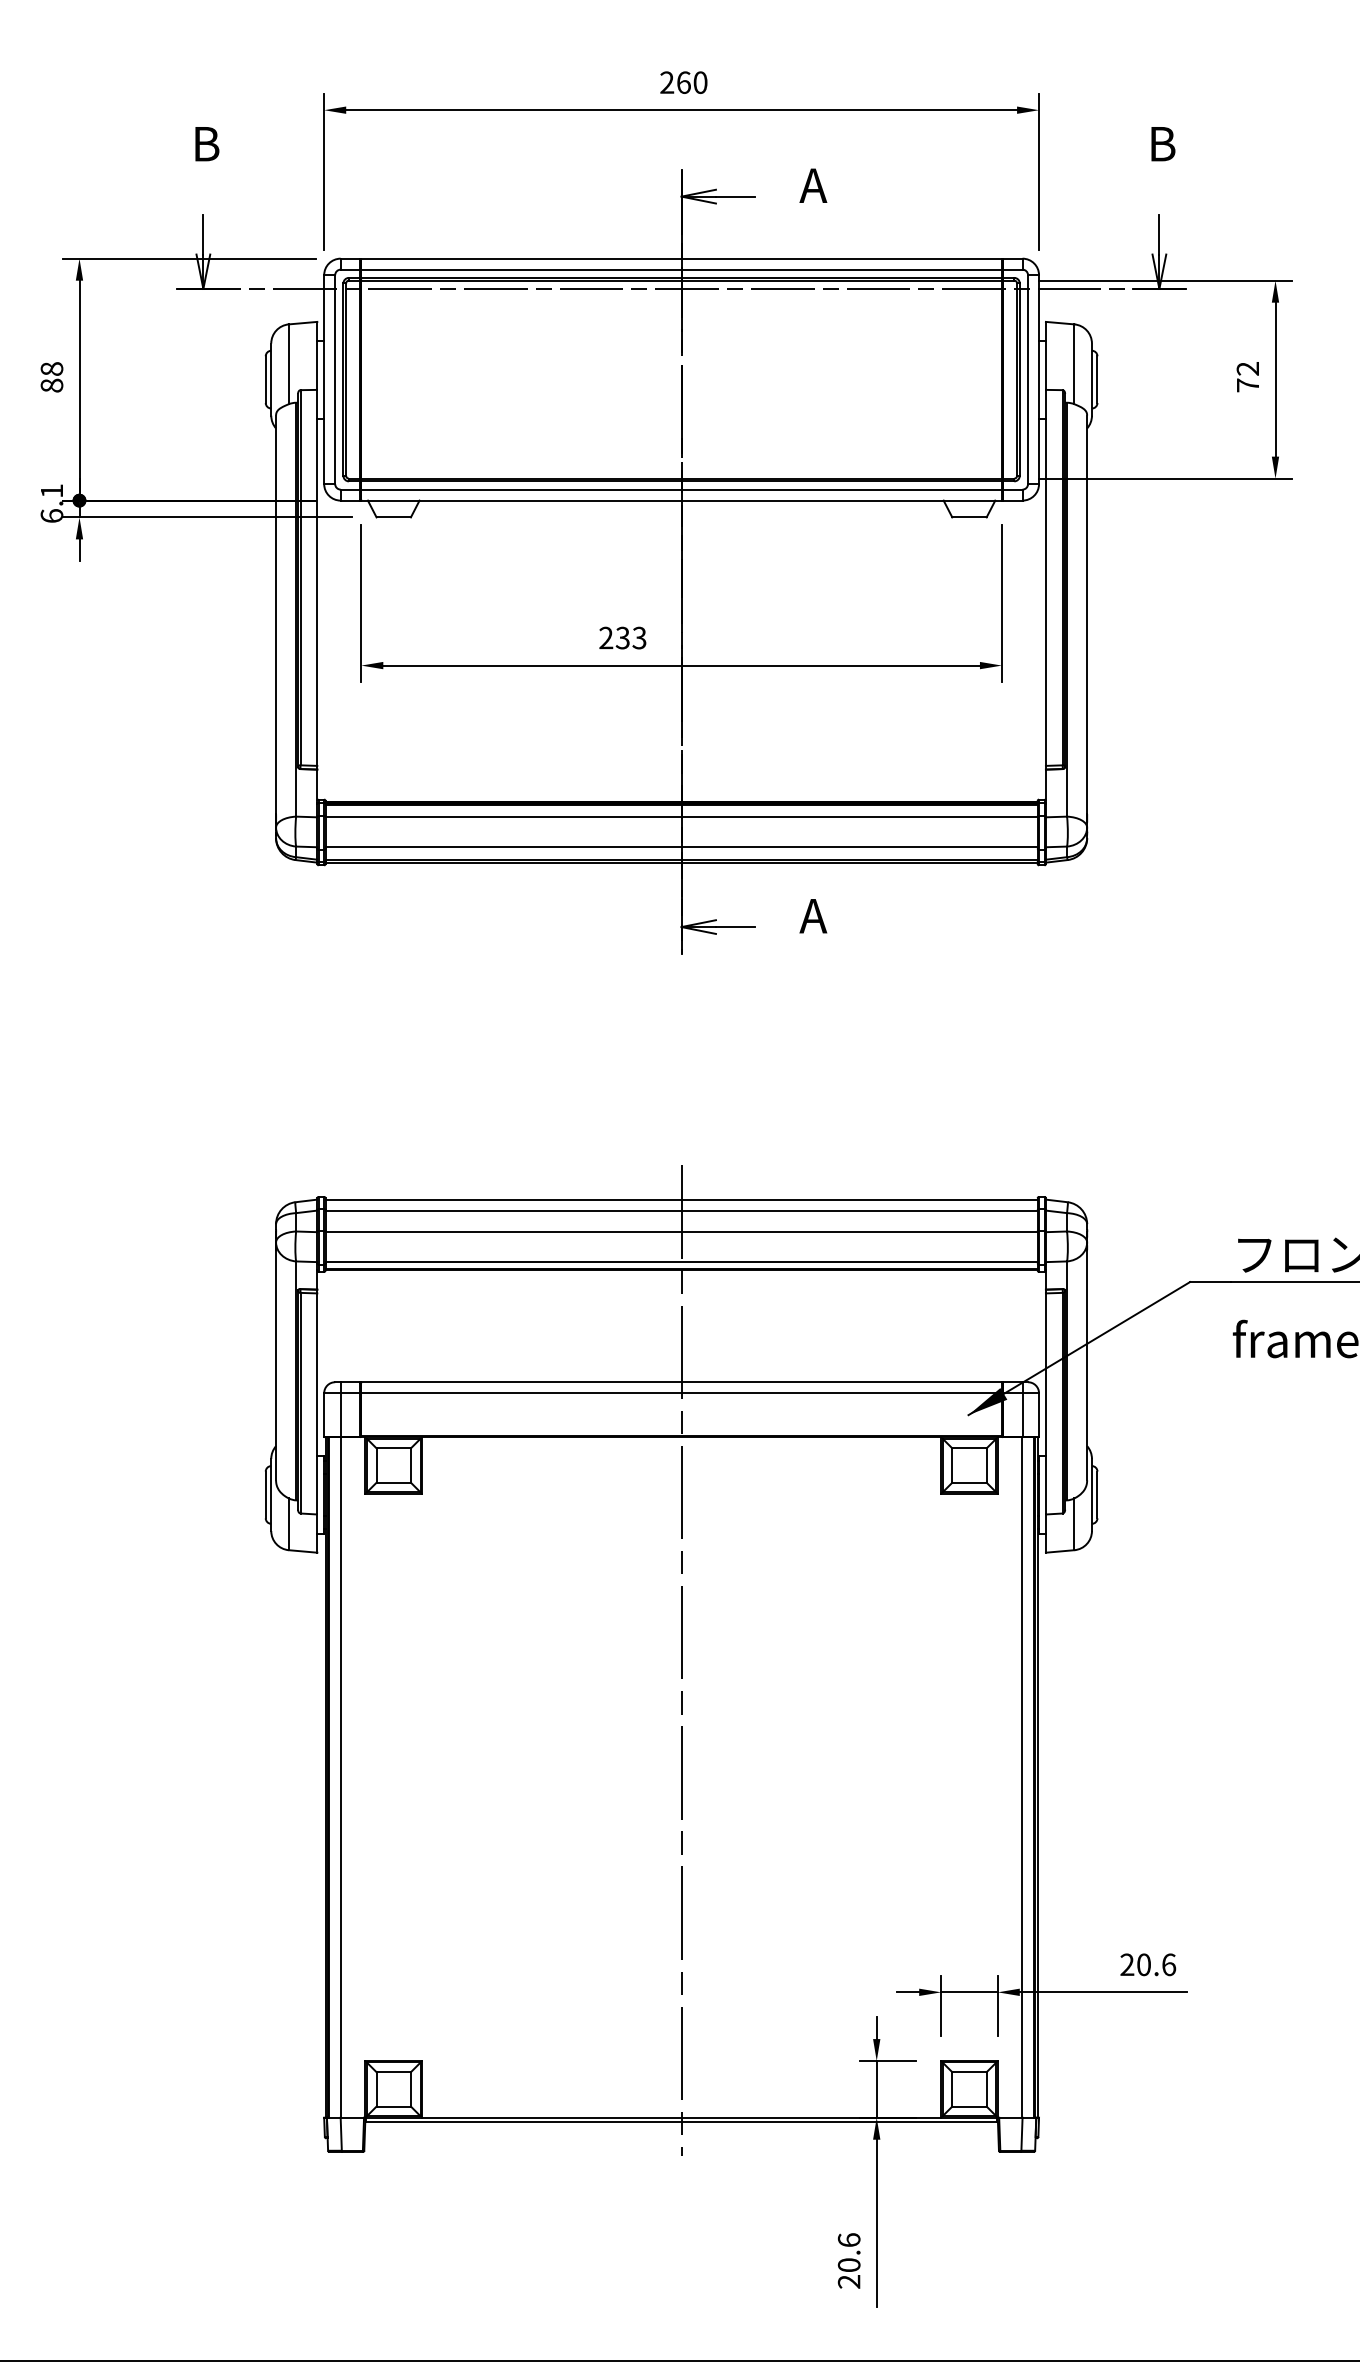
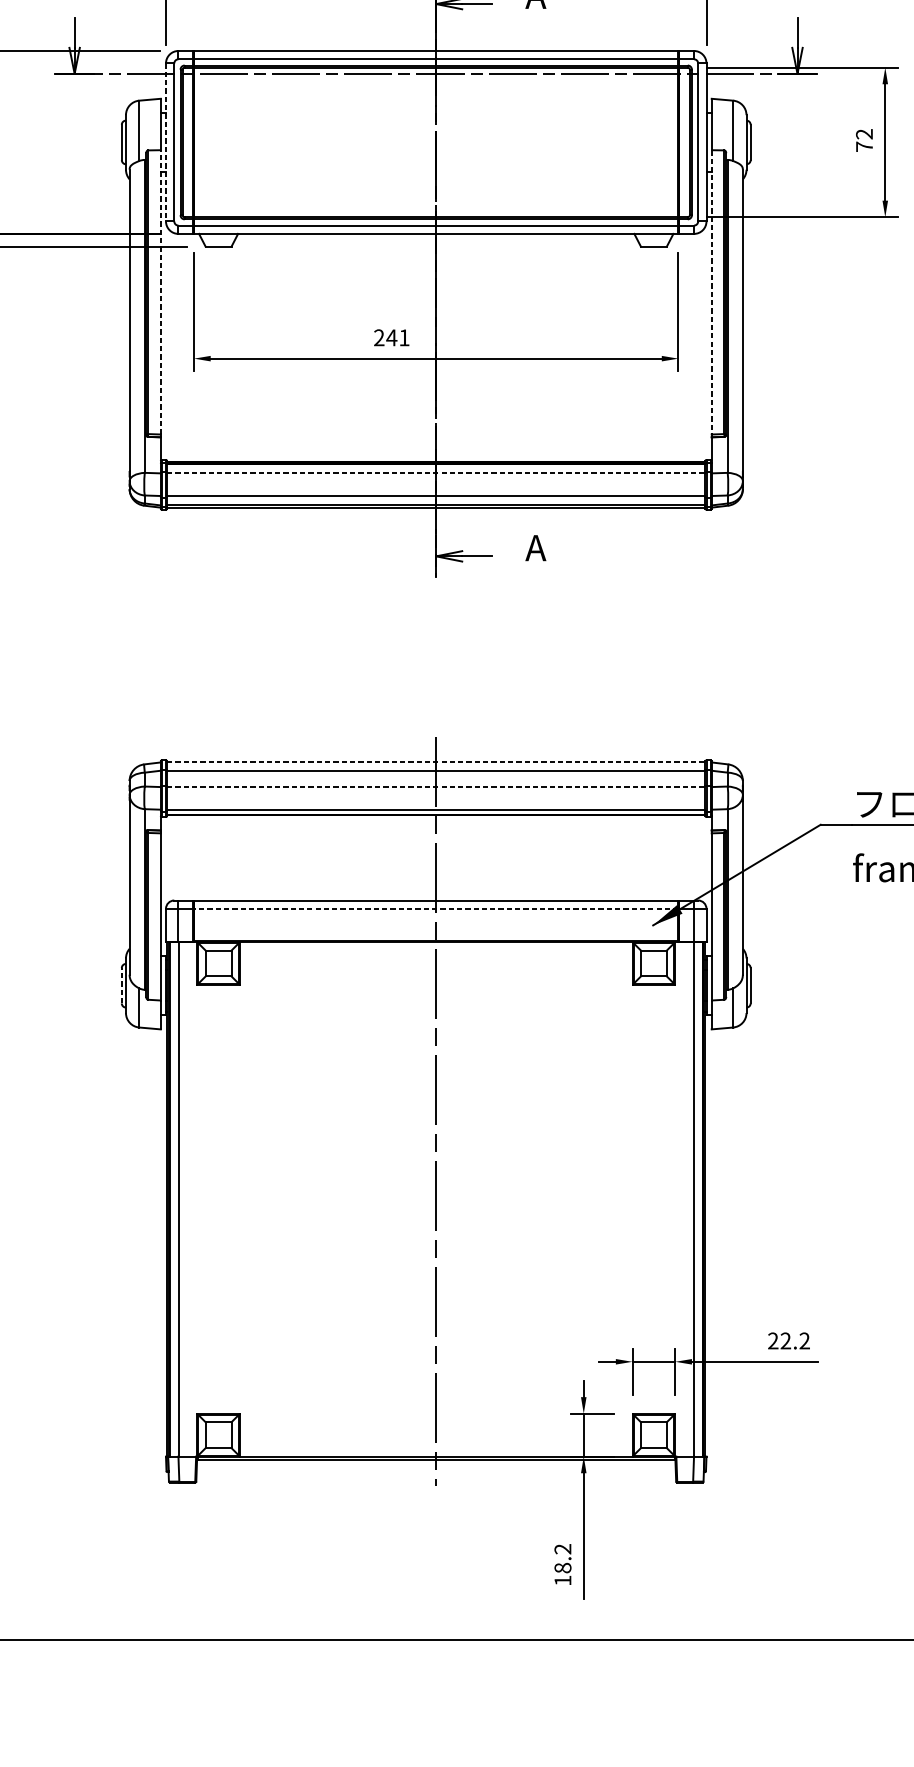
line: (324, 380) -> (166, 143), solid -> dashed
line: (317, 577) -> (160, 292), solid -> dashed
line: (1045, 577) -> (711, 292), solid -> dashed
text: (630, 637) -> (397, 337), 233 -> 241
line: (682, 817) -> (436, 473), solid -> dashed
line: (682, 1199) -> (436, 762), solid -> dashed
line: (682, 1232) -> (436, 787), solid -> dashed
line: (681, 1393) -> (436, 909), solid -> dashed
line: (265, 1494) -> (121, 985), solid -> dashed
text: (1156, 1964) -> (795, 1340), 20.6 -> 22.2
text: (848, 2260) -> (562, 1564), 20.6 -> 18.2

